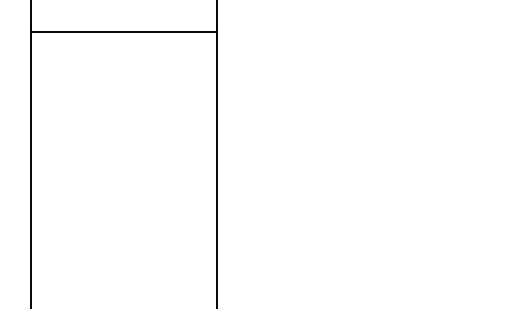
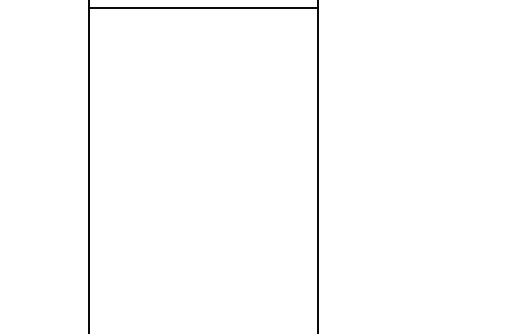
line: (124, 31) -> (203, 8), moved

